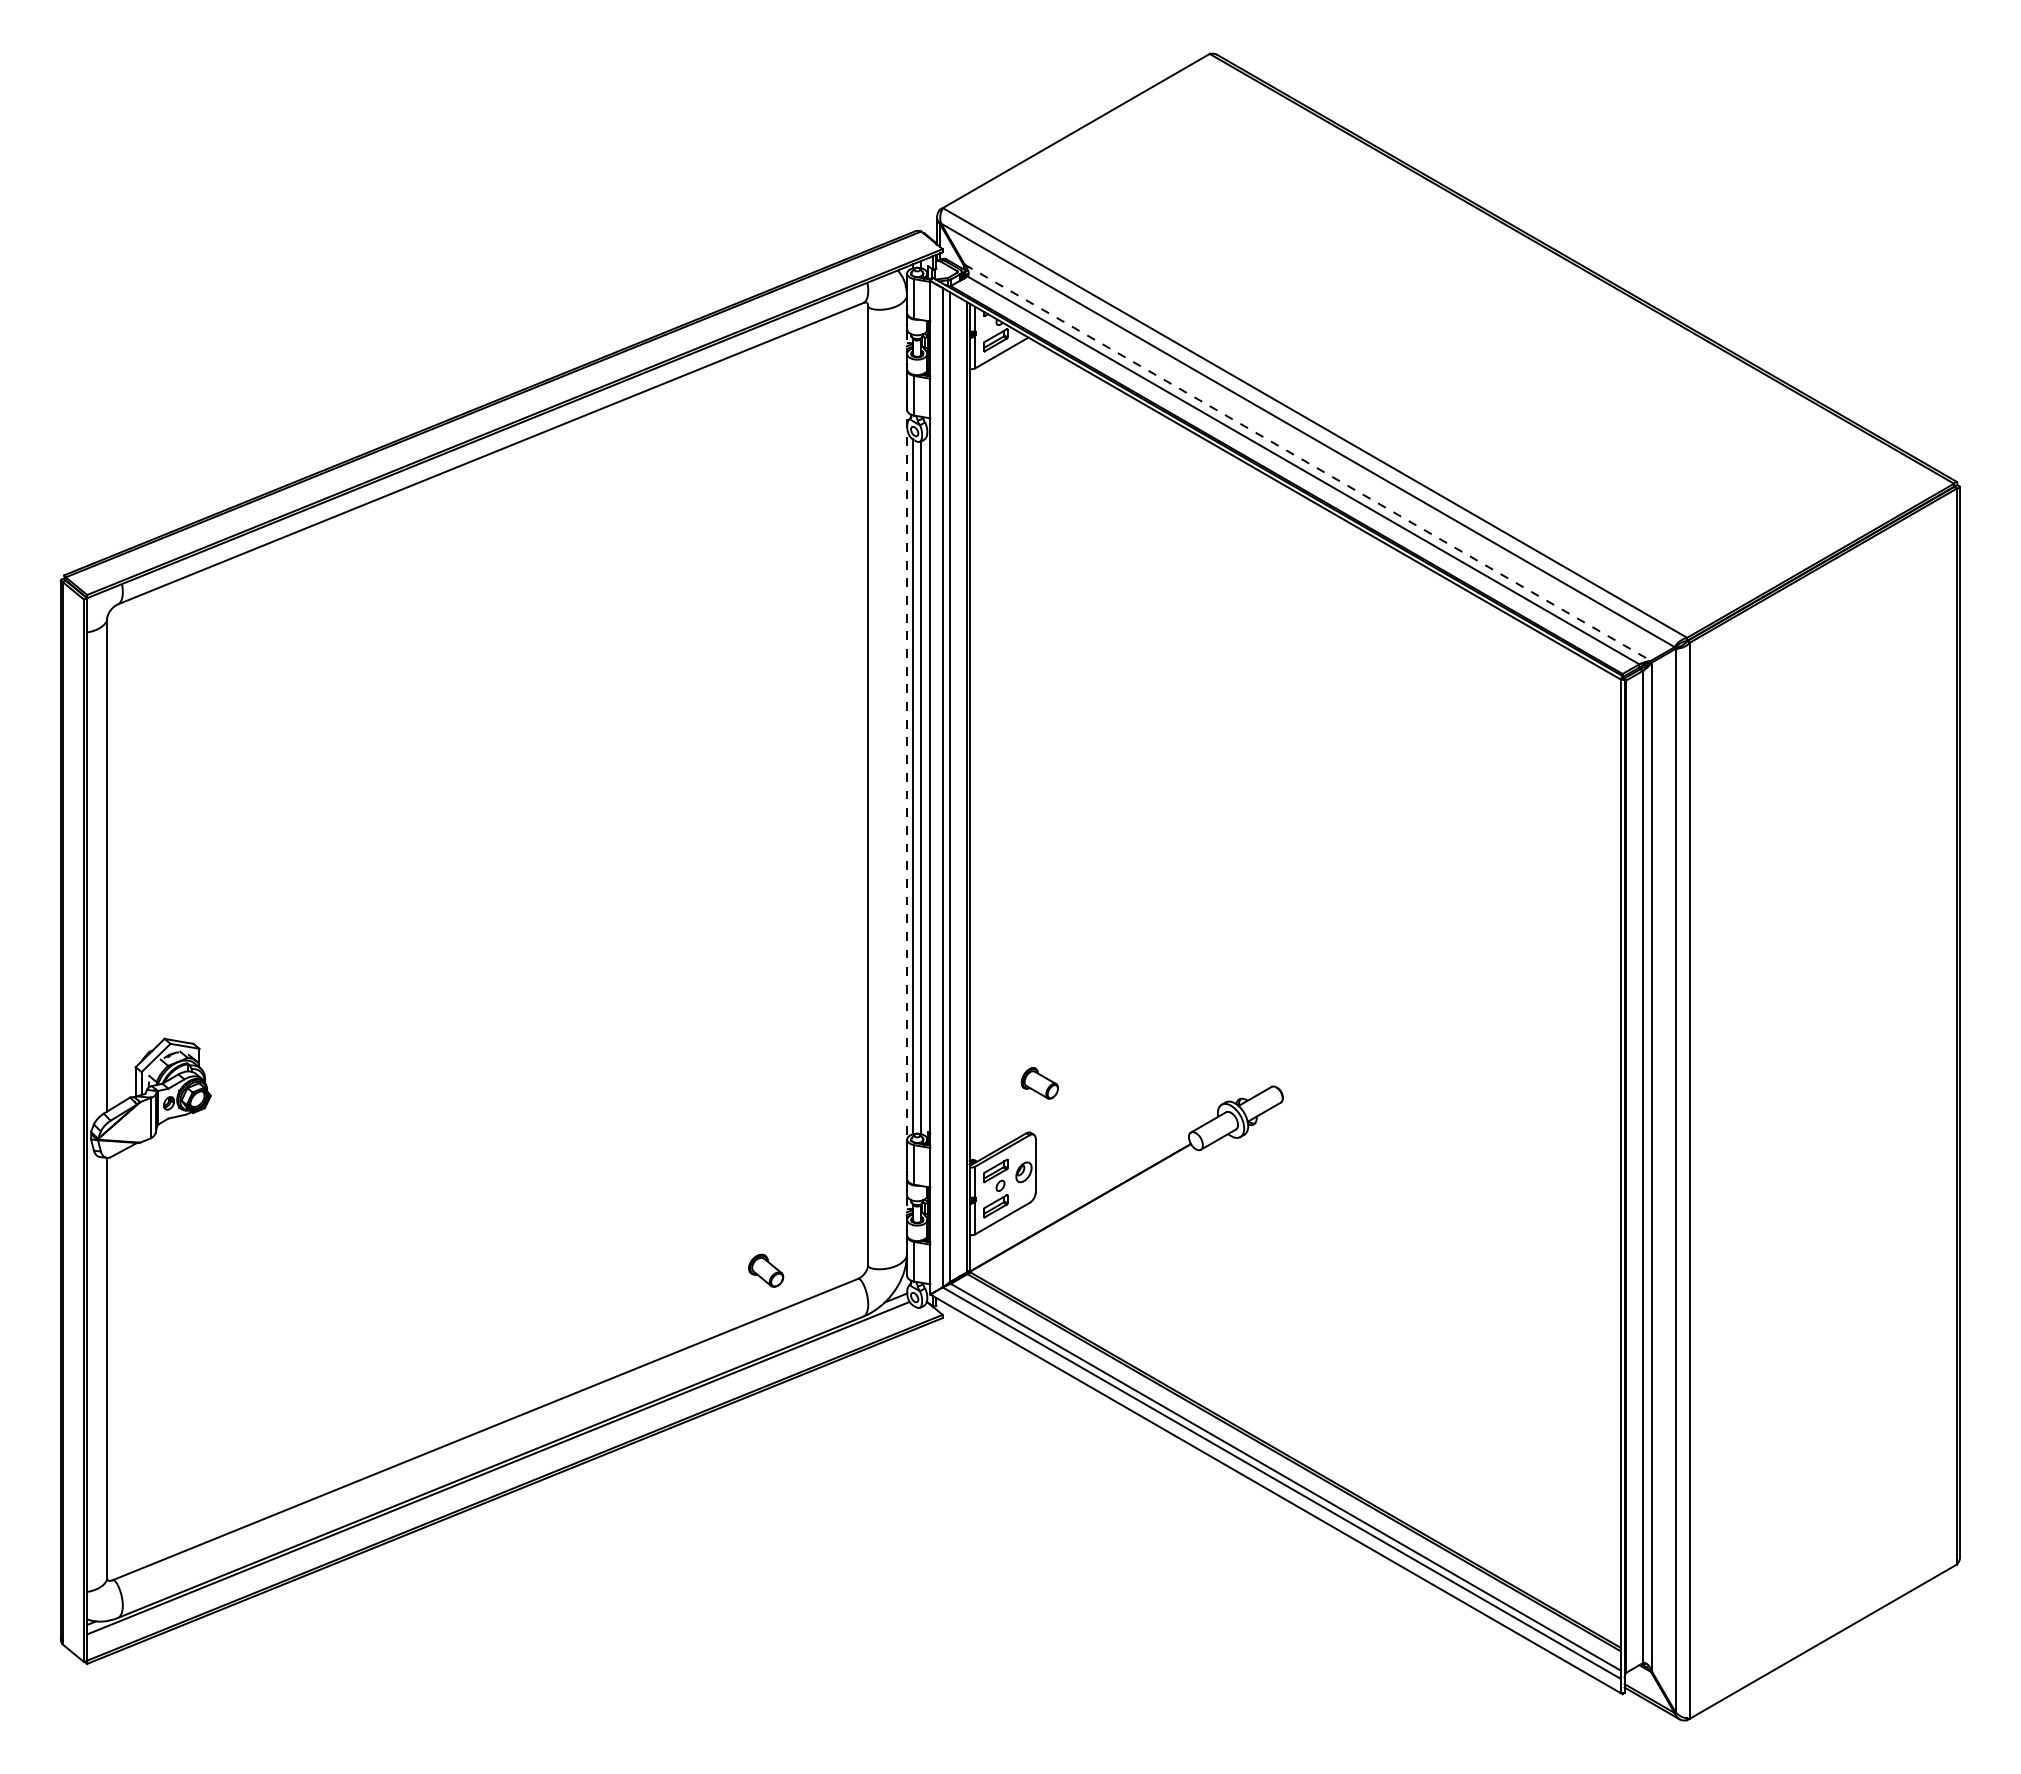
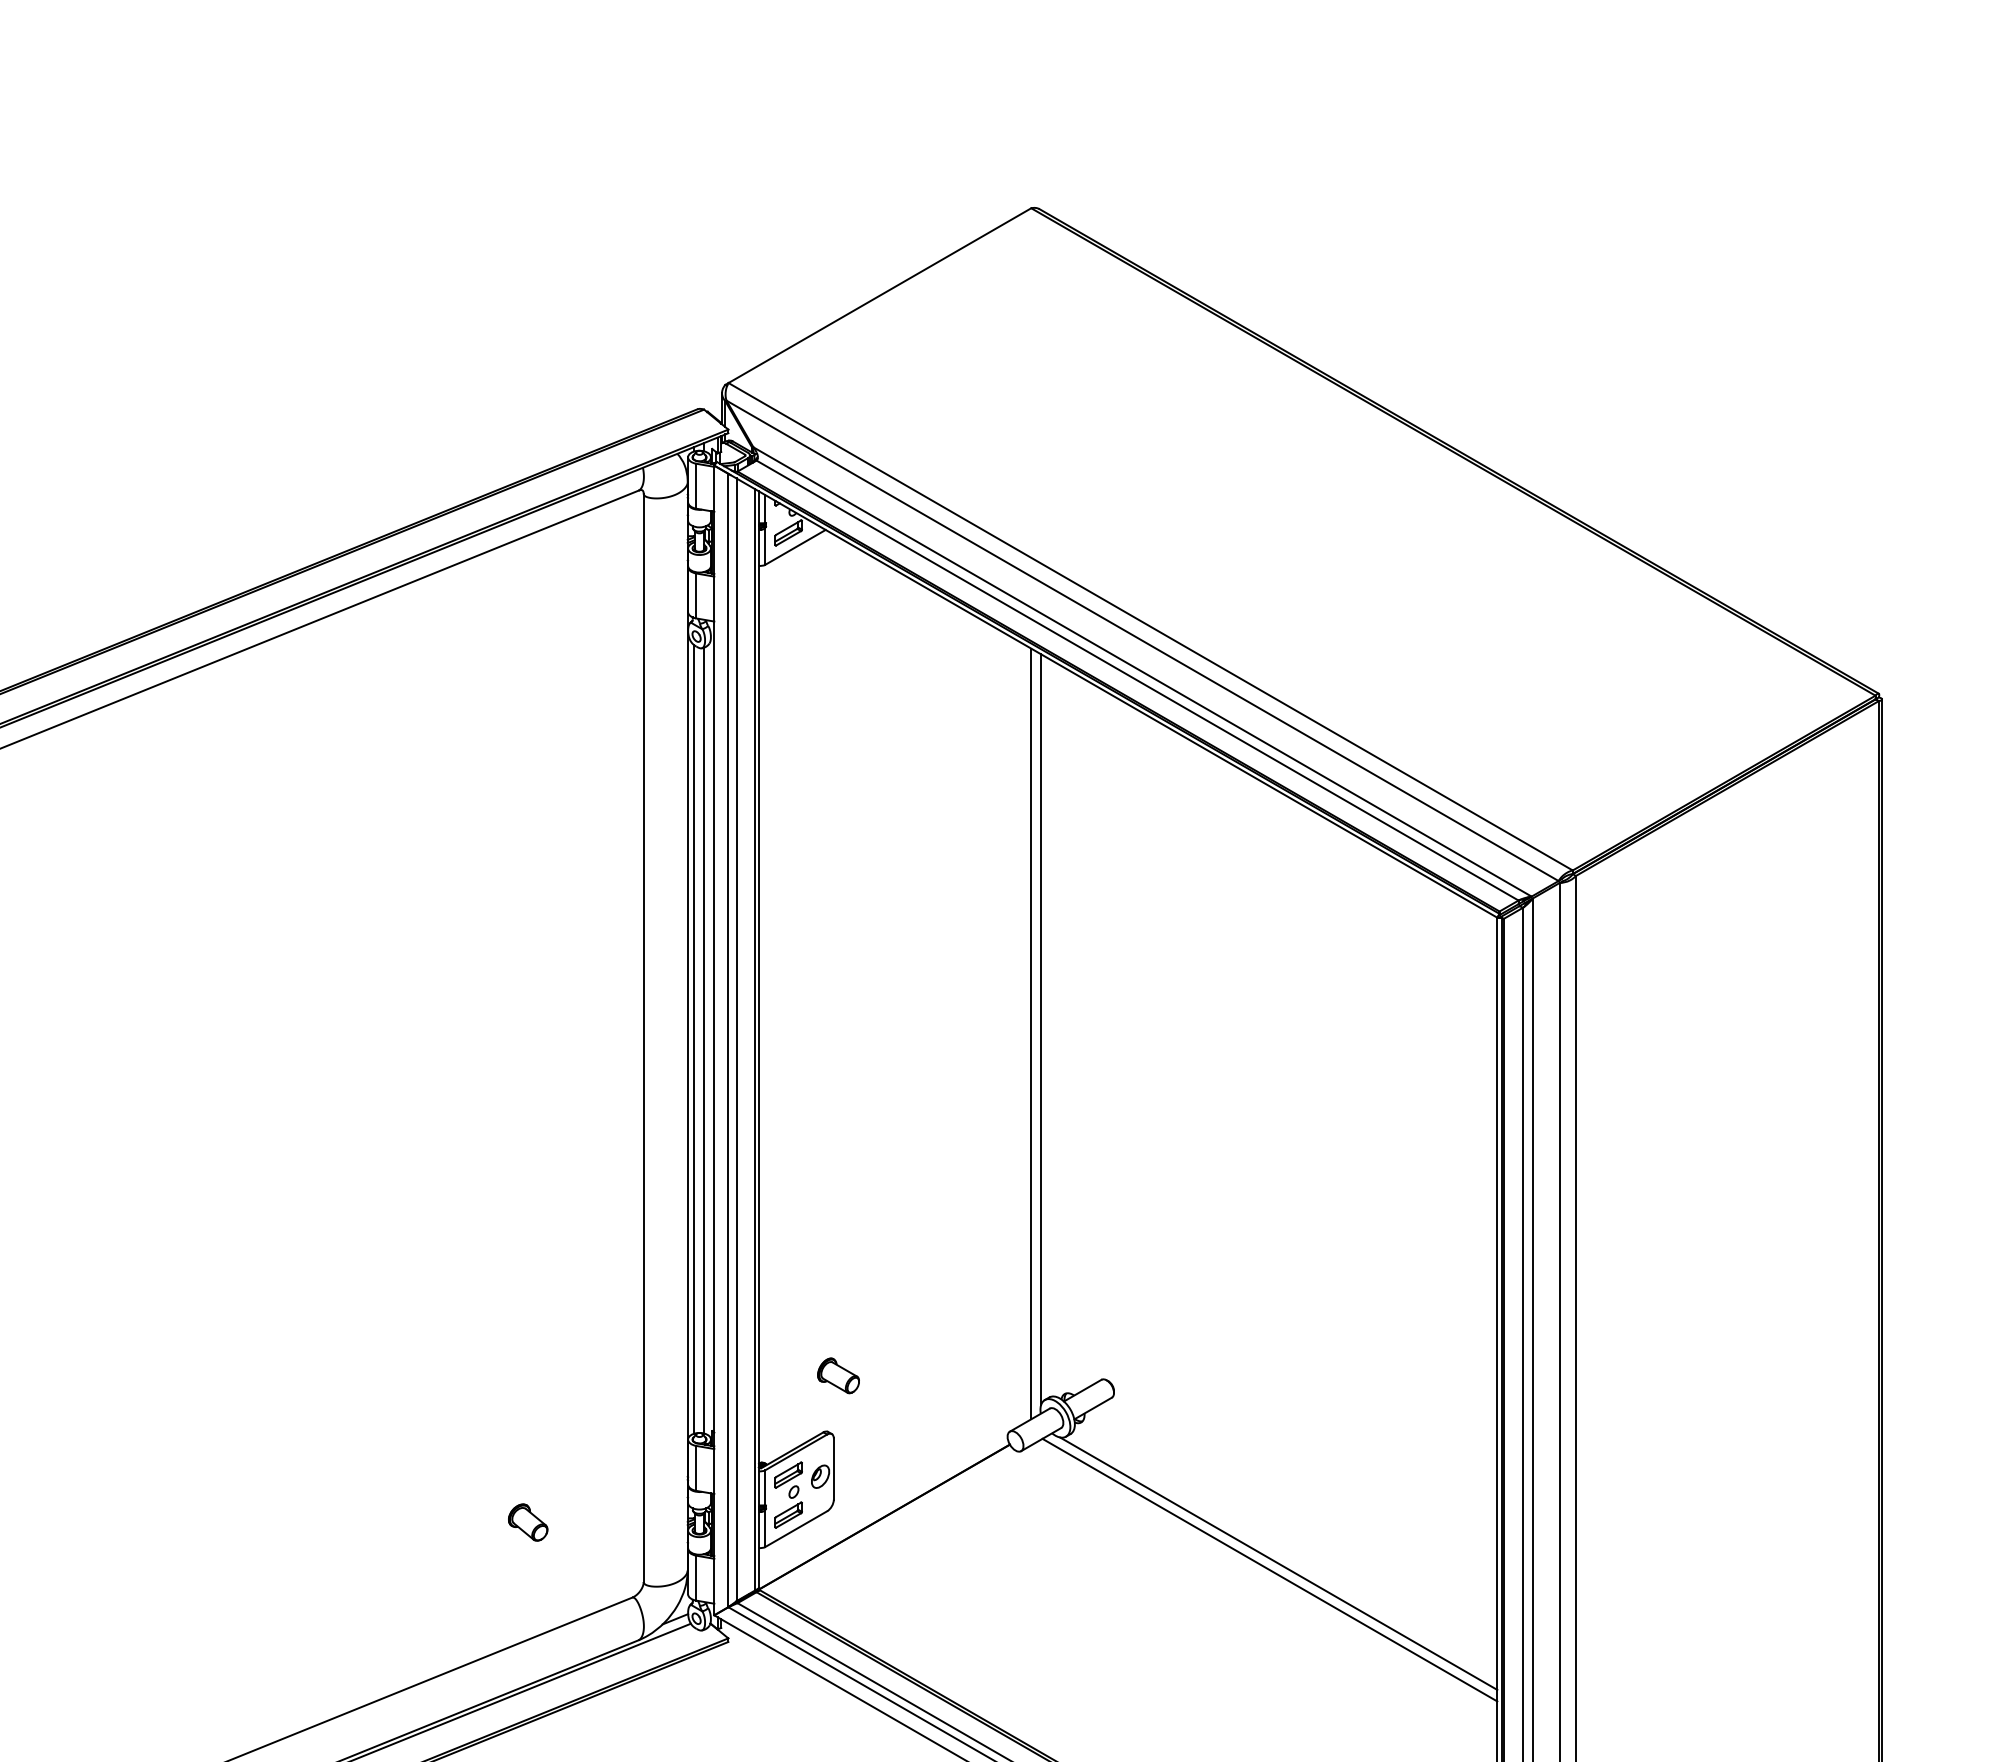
line: (1308, 463) -> (1143, 672), dashed -> solid
line: (906, 775) -> (687, 1026), dashed -> solid
line: (1218, 777) -> (1041, 1028), added
line: (1209, 781) -> (1030, 1033), added
line: (1427, 1248) -> (1278, 1563), added
line: (1419, 1254) -> (1269, 1569), added
part: (766, 1270) -> (528, 1522), moved

